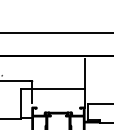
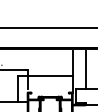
line: (99, 80) -> (85, 69), added

